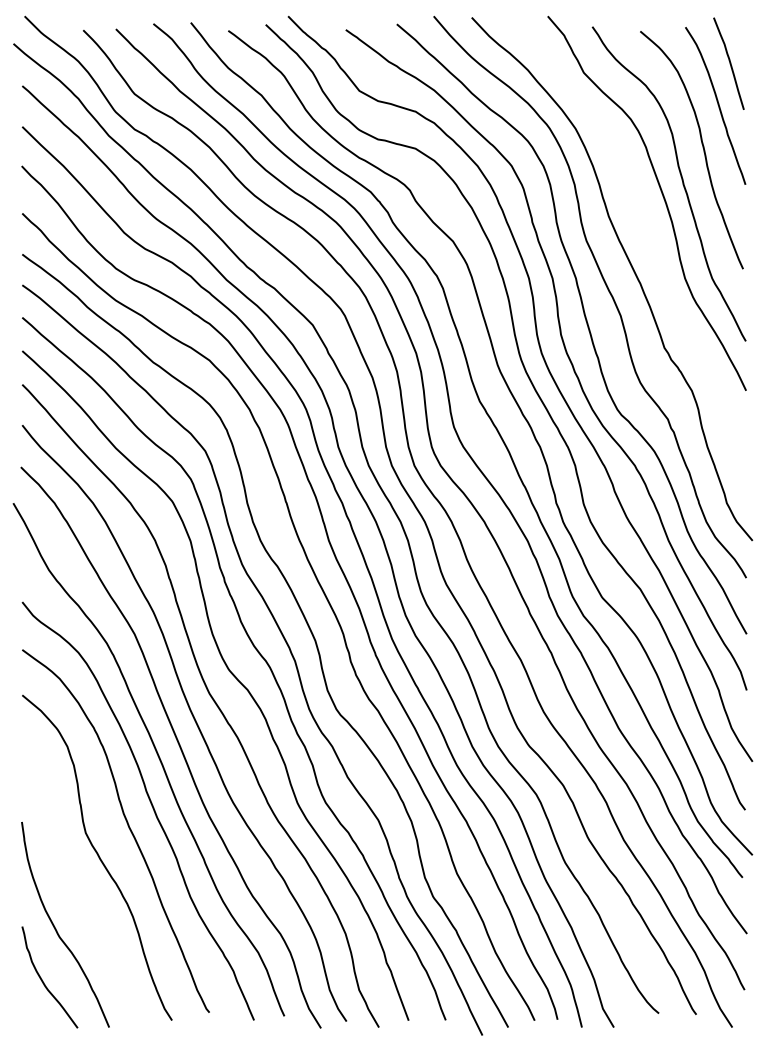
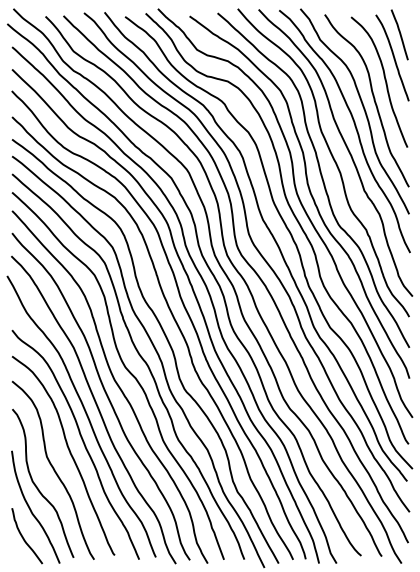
curve: (646, 230) -> (354, 126), added
curve: (68, 887) -> (37, 486), added

